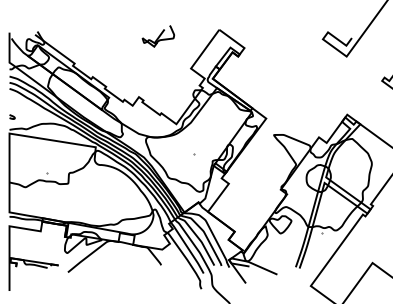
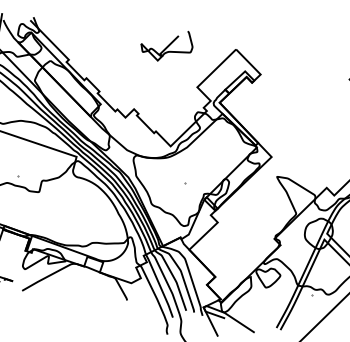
part: (158, 36) -> (167, 45), size x1.43

